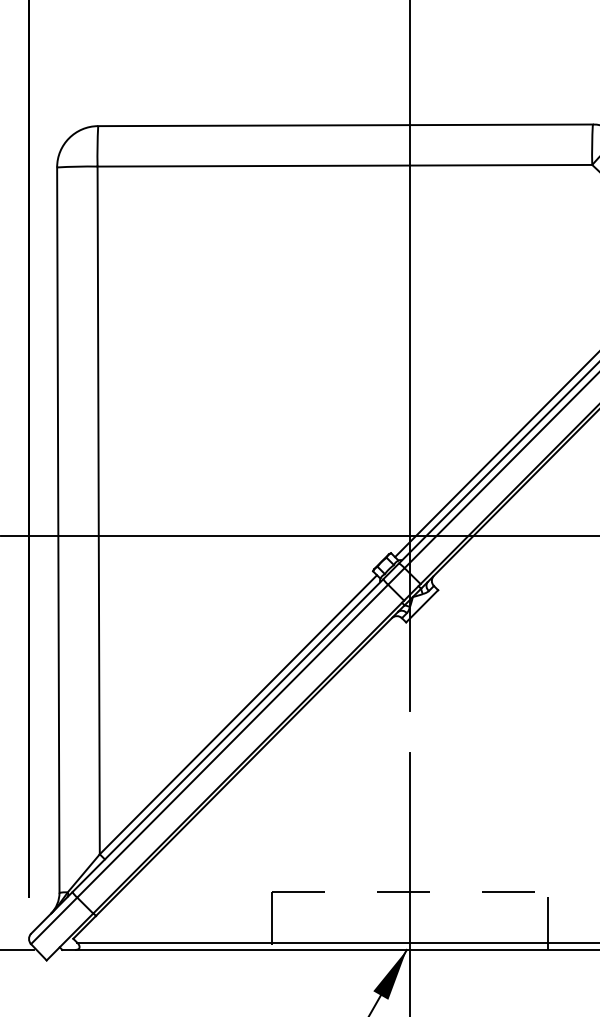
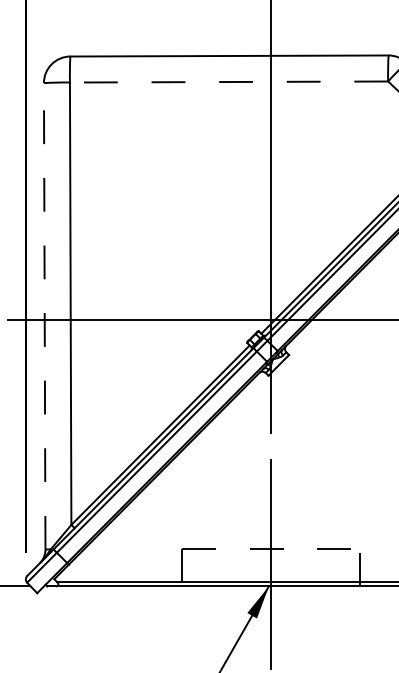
line: (344, 166) -> (228, 82), solid -> dashed
line: (57, 528) -> (44, 315), solid -> dashed

